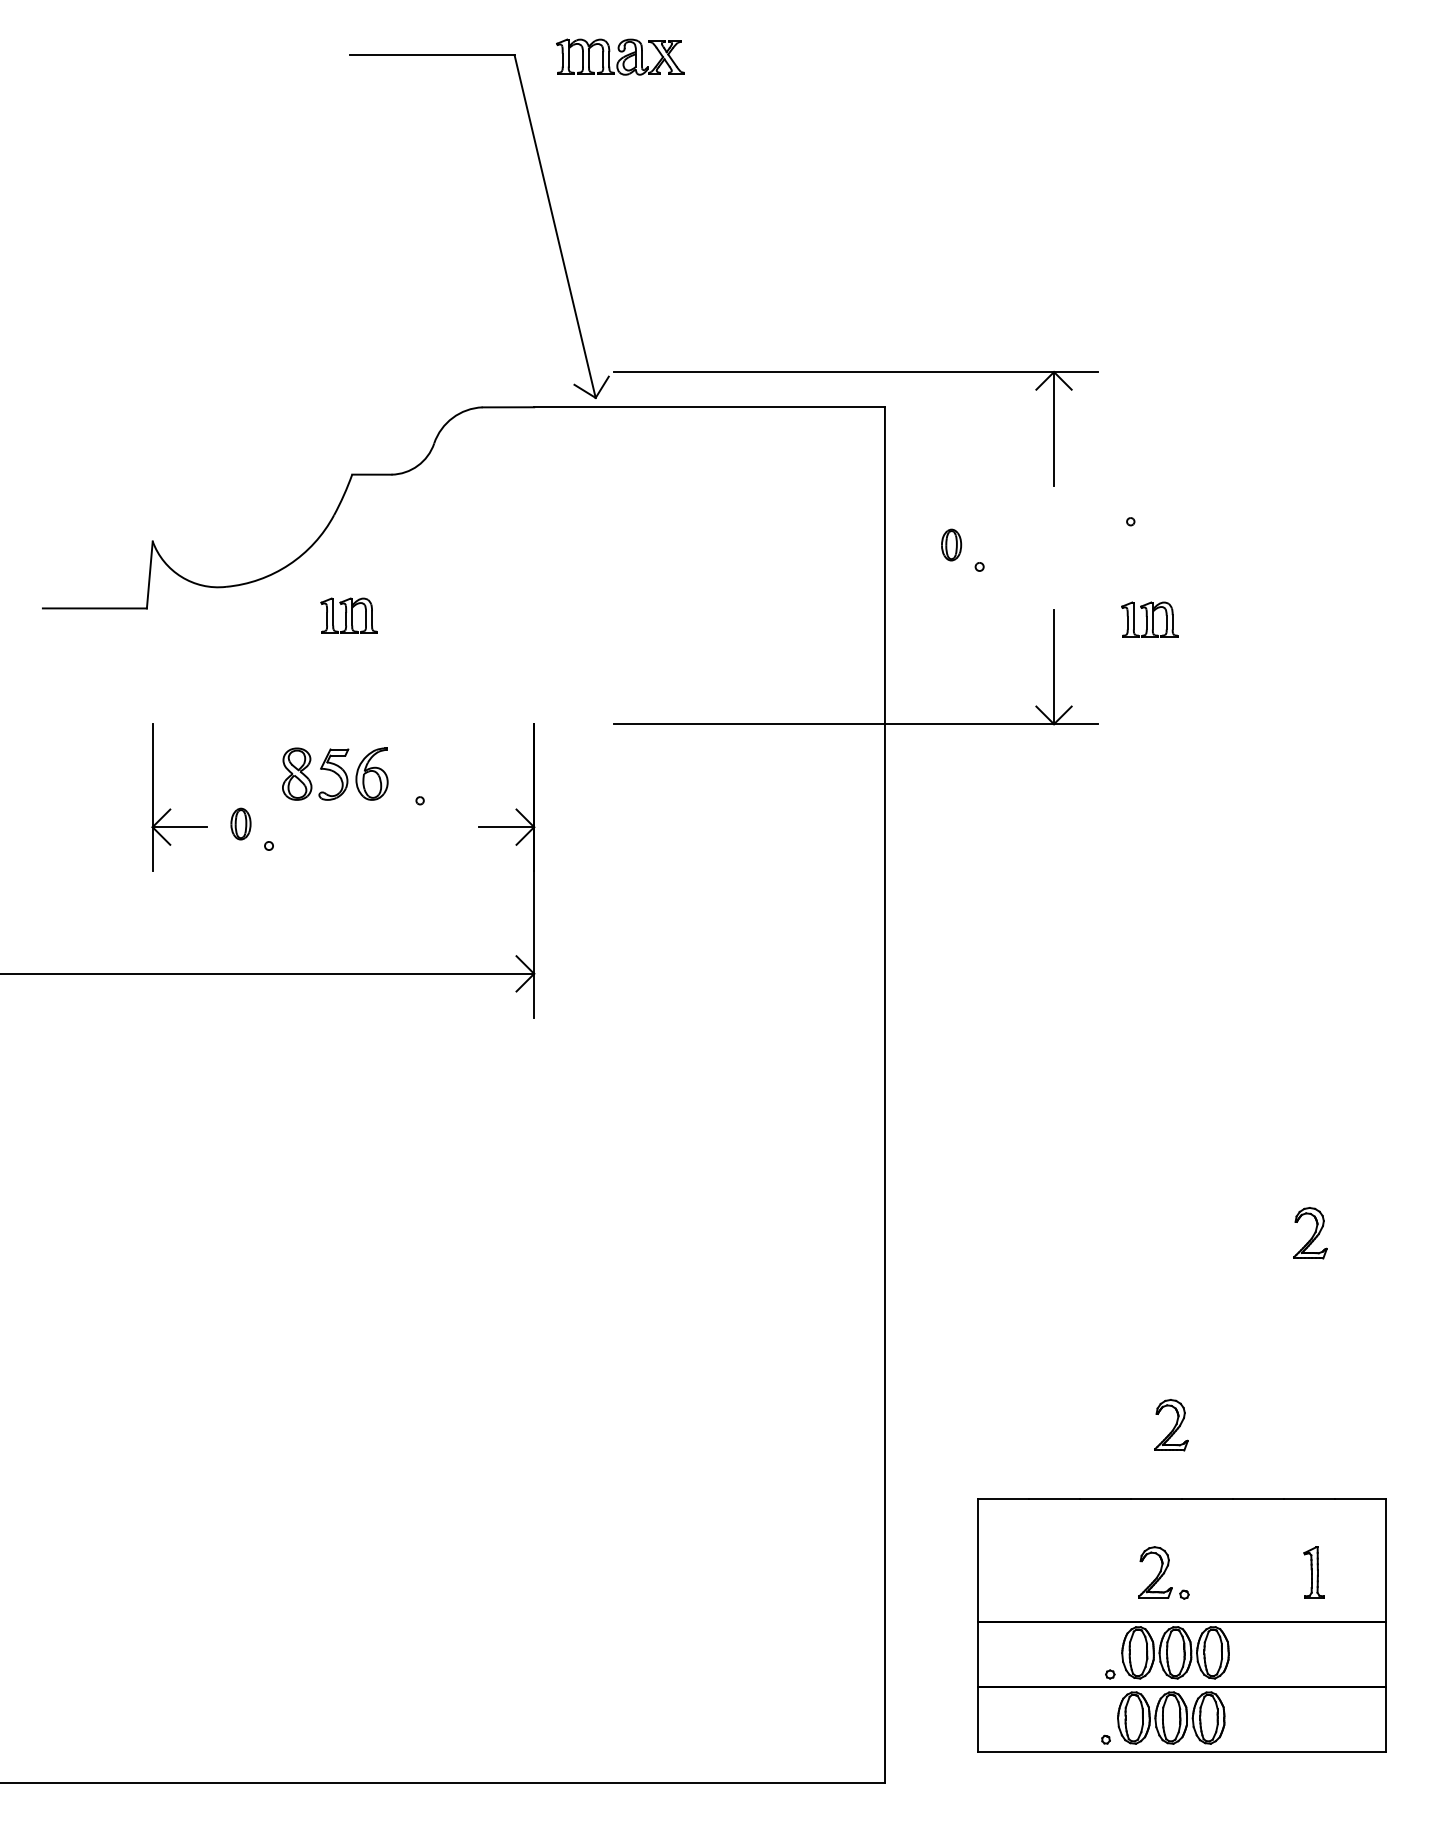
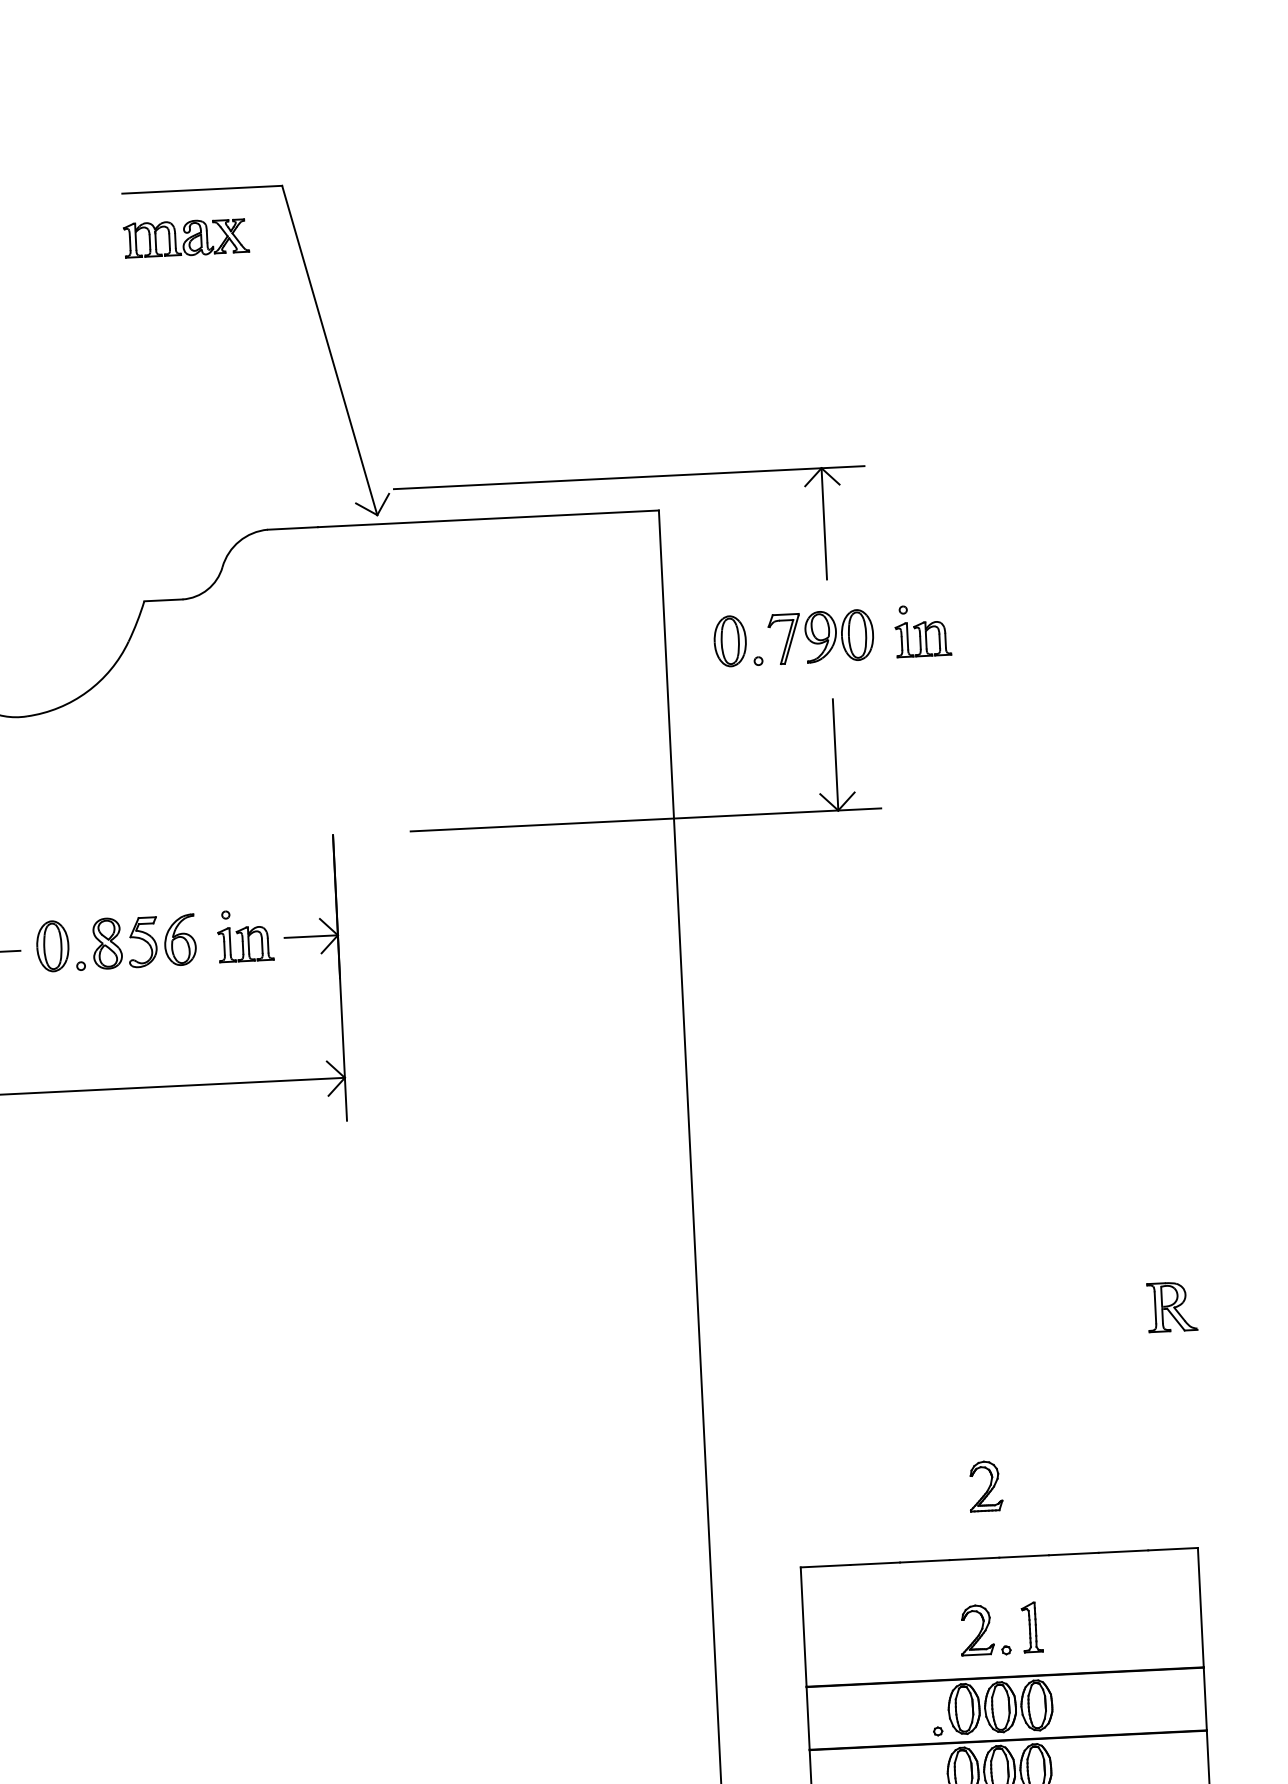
part: (620, 56) -> (186, 237), moved
part: (951, 544) -> (730, 640), size x1.67
part: (1044, 544) -> (820, 636), added
part: (348, 615) -> (245, 944), moved
part: (1149, 619) -> (922, 639), moved
part: (335, 773) -> (144, 941), moved
part: (240, 823) -> (52, 945), size x1.67
part: (1310, 1233) -> (1111, 1293), removed
part: (1371, 1250) -> (1171, 1306), added
part: (1313, 1572) -> (1031, 1627), moved

